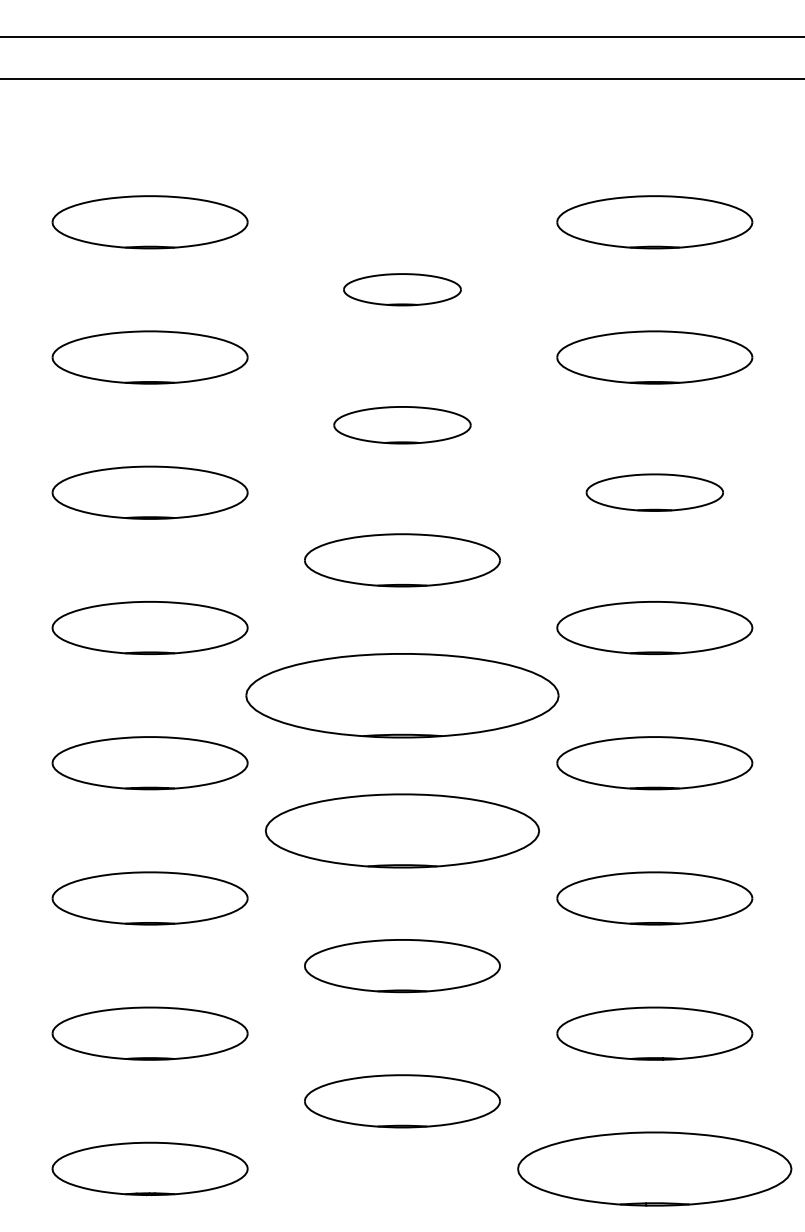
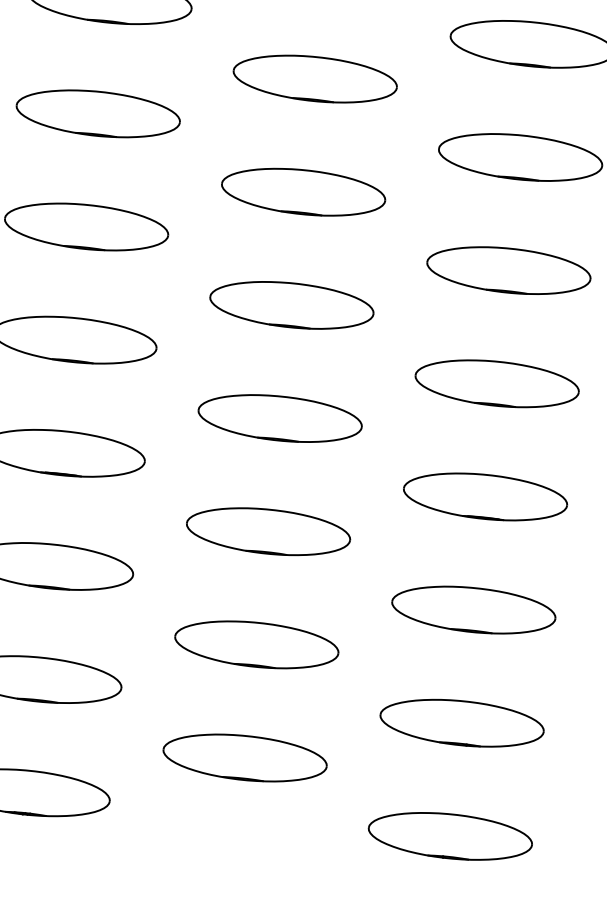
part: (402, 289) -> (315, 78), size x1.67
part: (402, 425) -> (303, 192), size x1.43
part: (654, 492) -> (508, 270), size x1.43
part: (402, 695) -> (280, 418), size x0.62
part: (402, 830) -> (268, 531), size x0.71
part: (654, 1168) -> (450, 836), size x0.71

